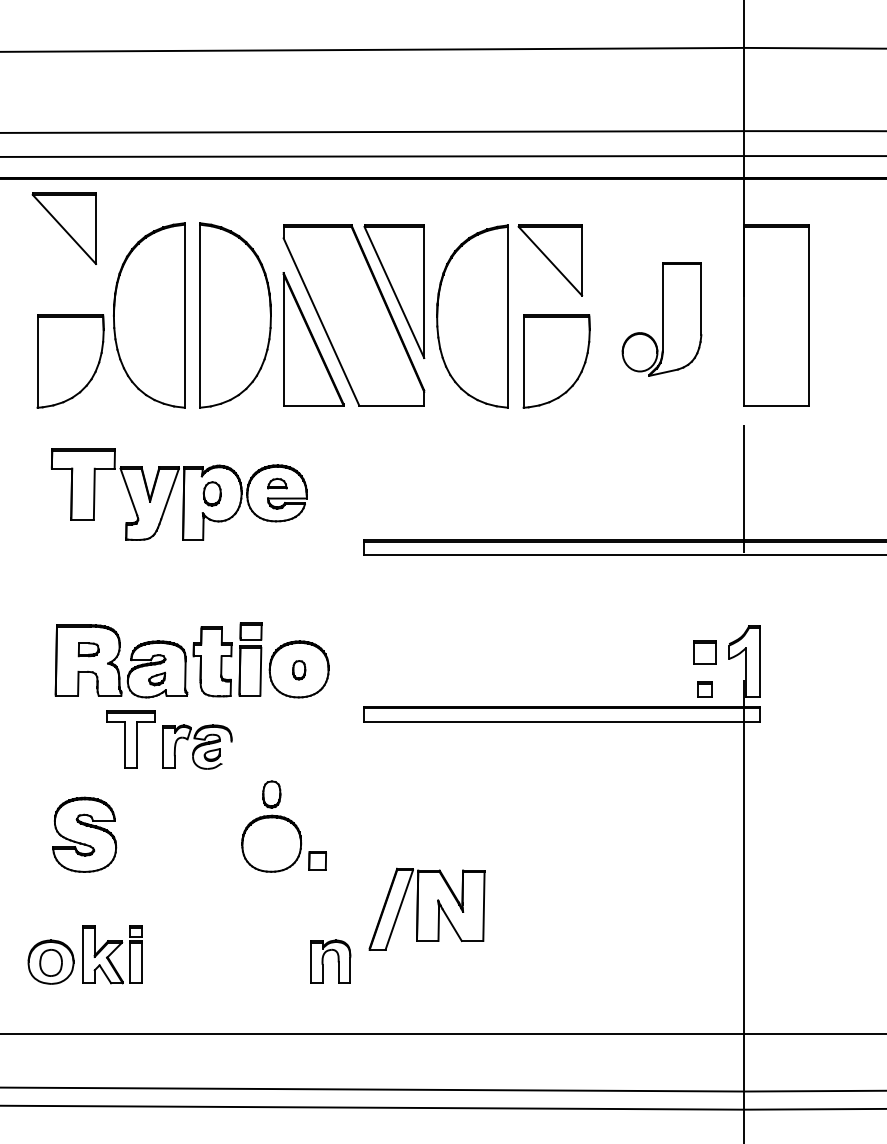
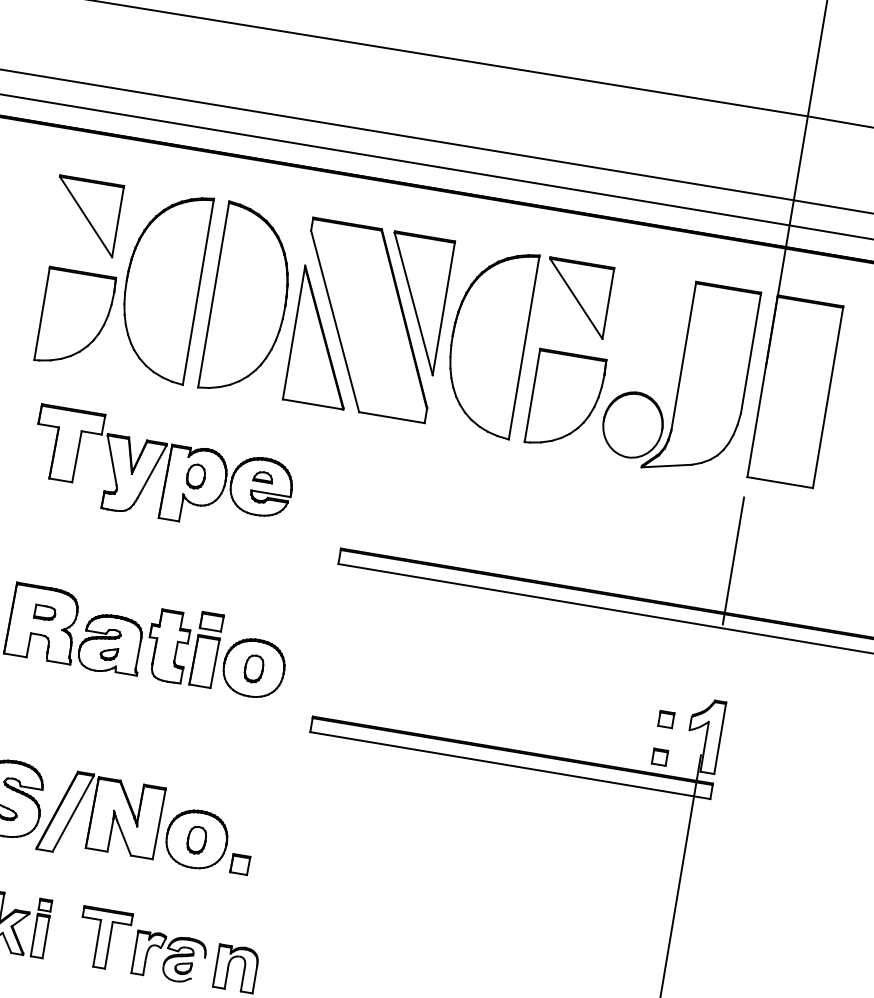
part: (63, 228) -> (85, 215), moved
part: (661, 319) -> (678, 376), size x1.67
part: (704, 652) -> (665, 719), size x0.62
part: (298, 670) -> (253, 669), size x1.43
part: (169, 739) -> (142, 945), moved
part: (271, 794) -> (196, 840), moved
part: (426, 908) -> (100, 816), moved

